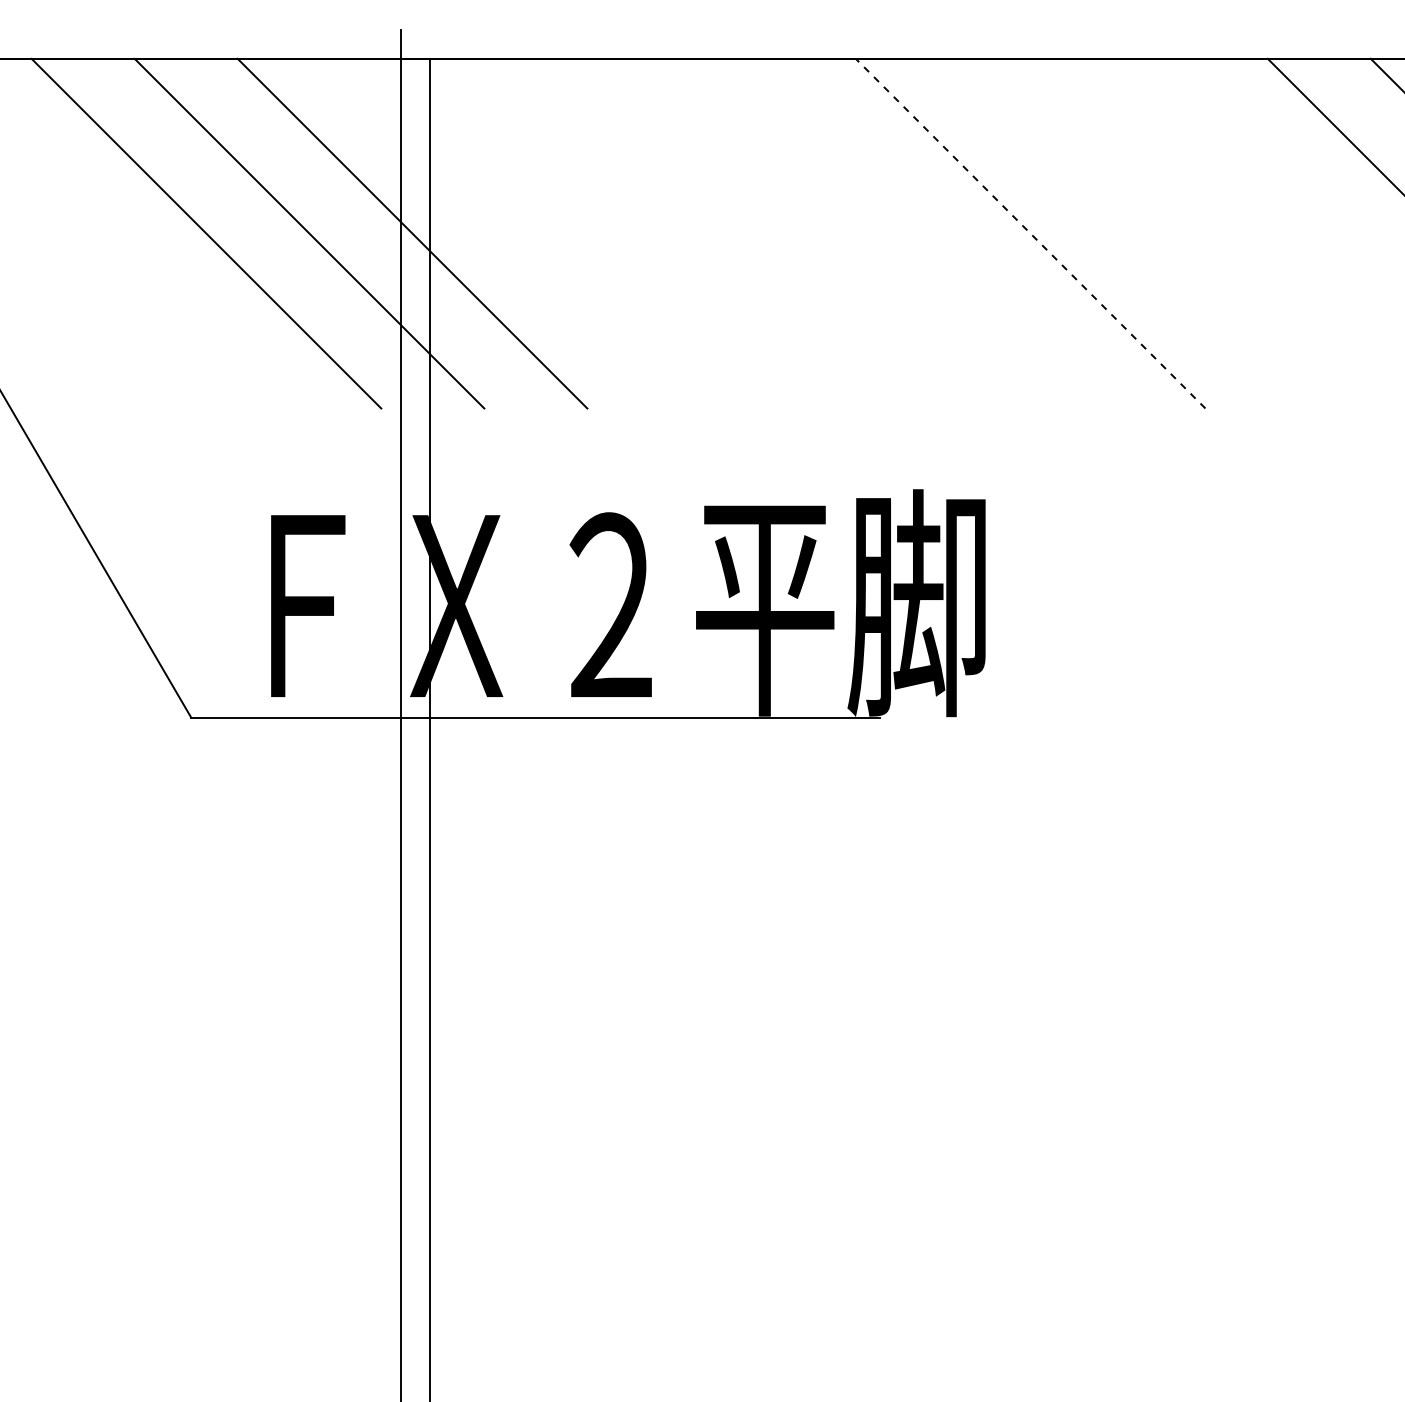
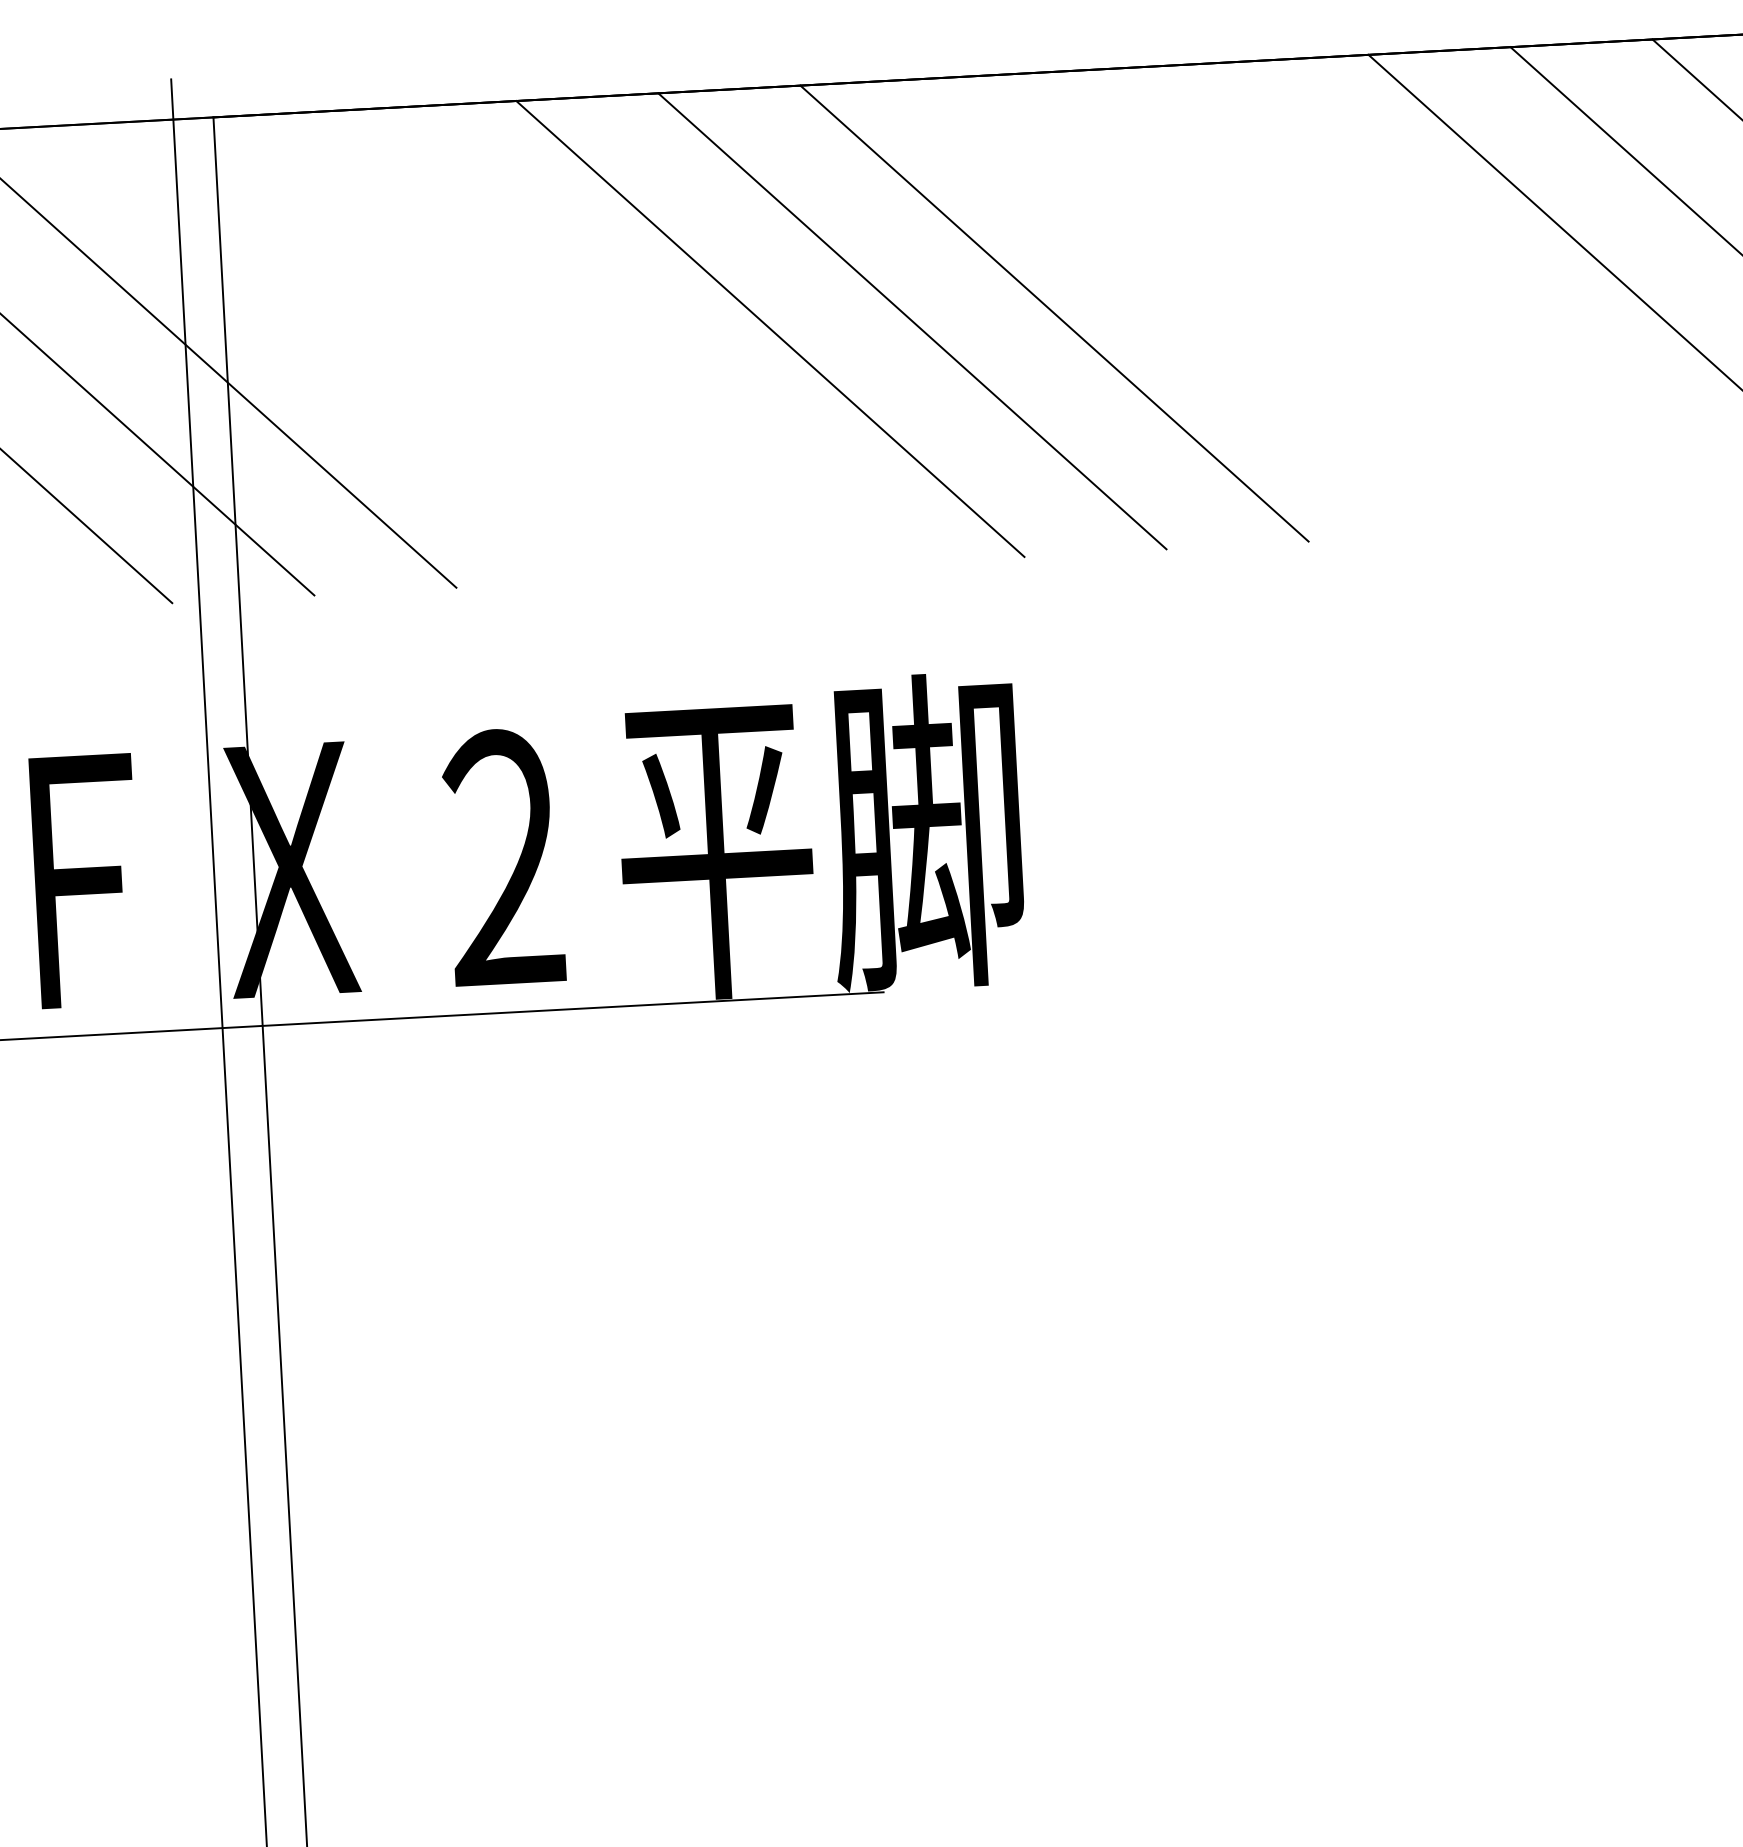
line: (824, 233) -> (770, 328), added
line: (927, 233) -> (912, 321), added
line: (1030, 233) -> (1054, 313), dashed -> solid

